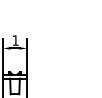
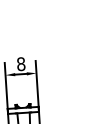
text: (15, 40) -> (20, 64), 1 -> 8

